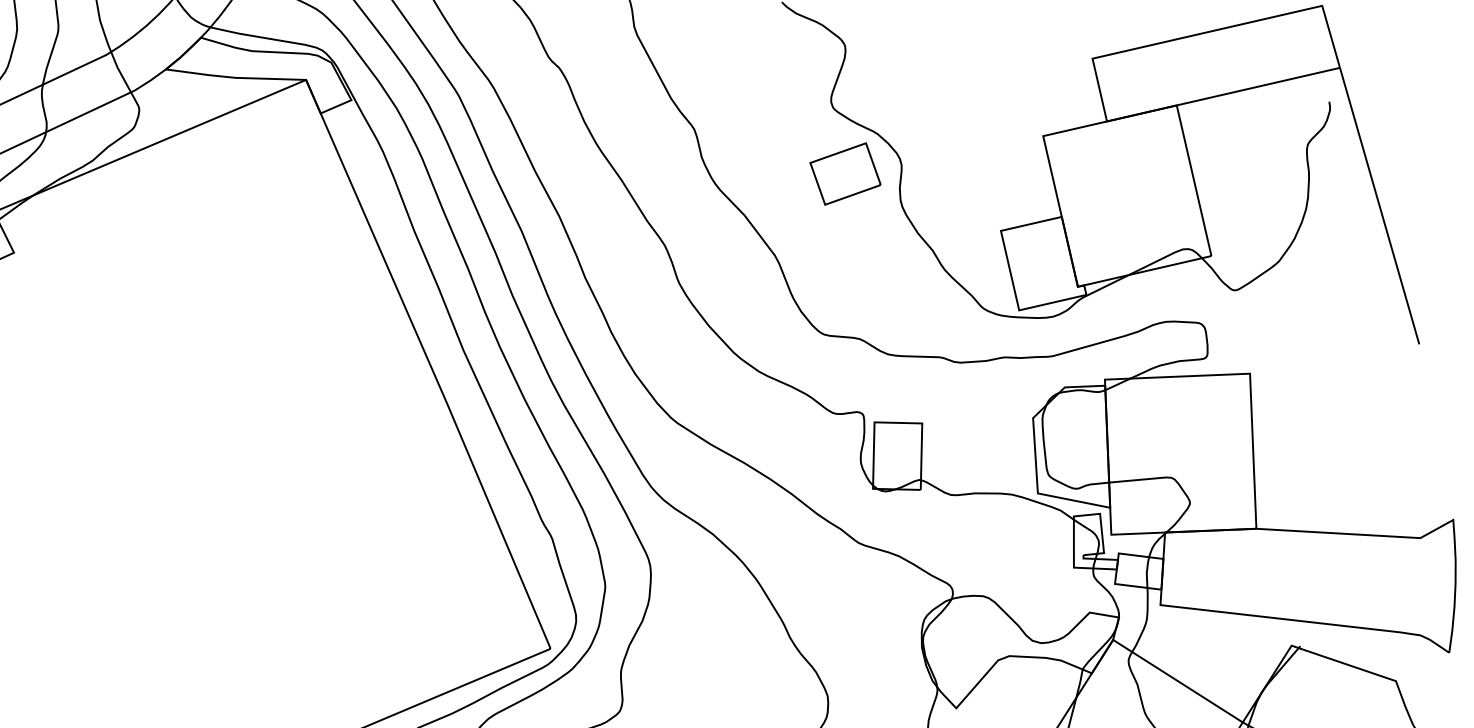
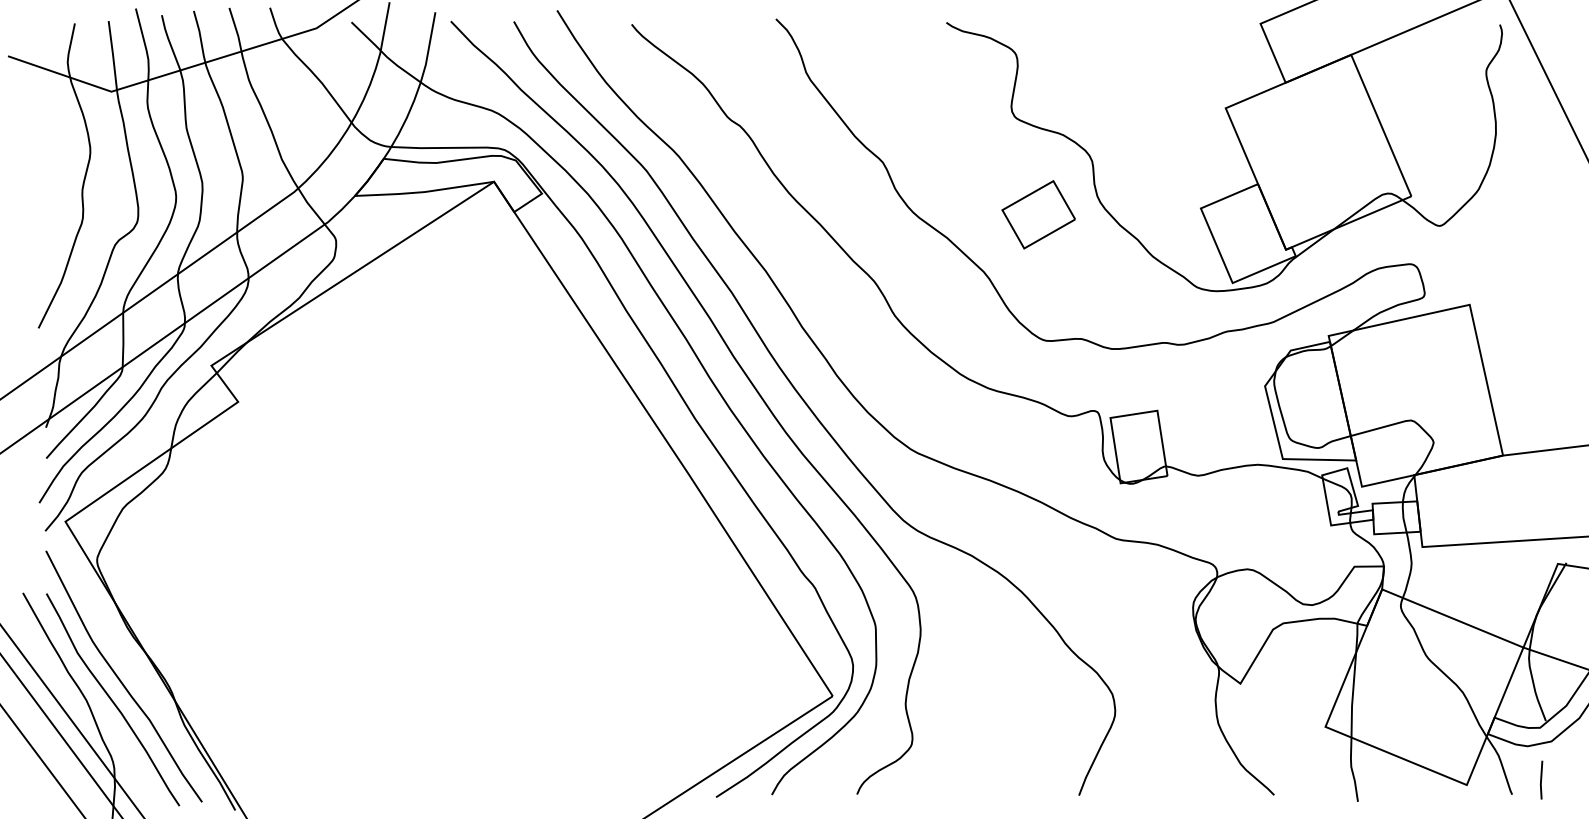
part: (845, 173) -> (1038, 214), moved

